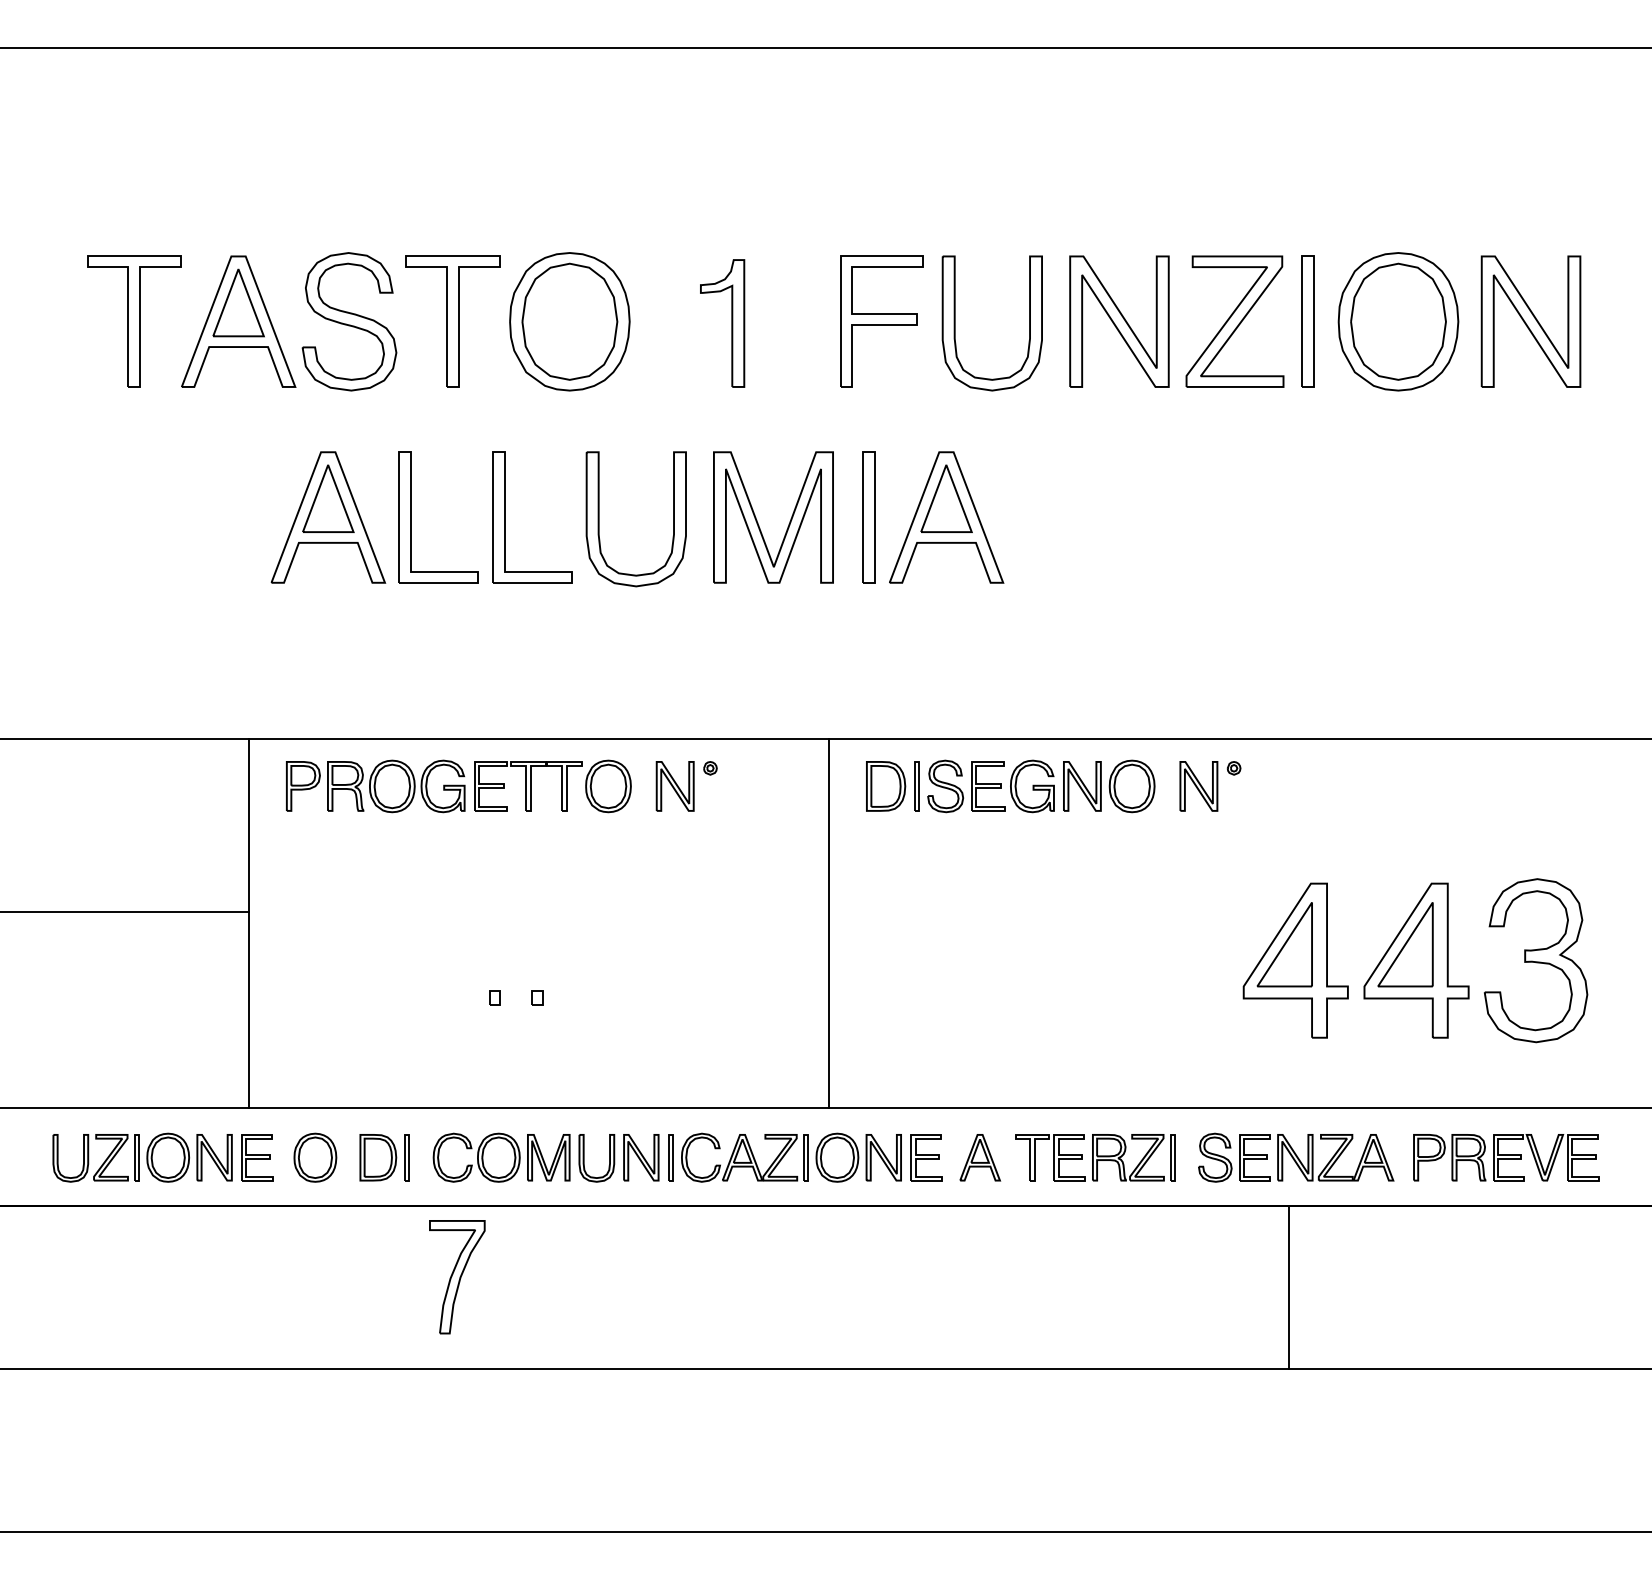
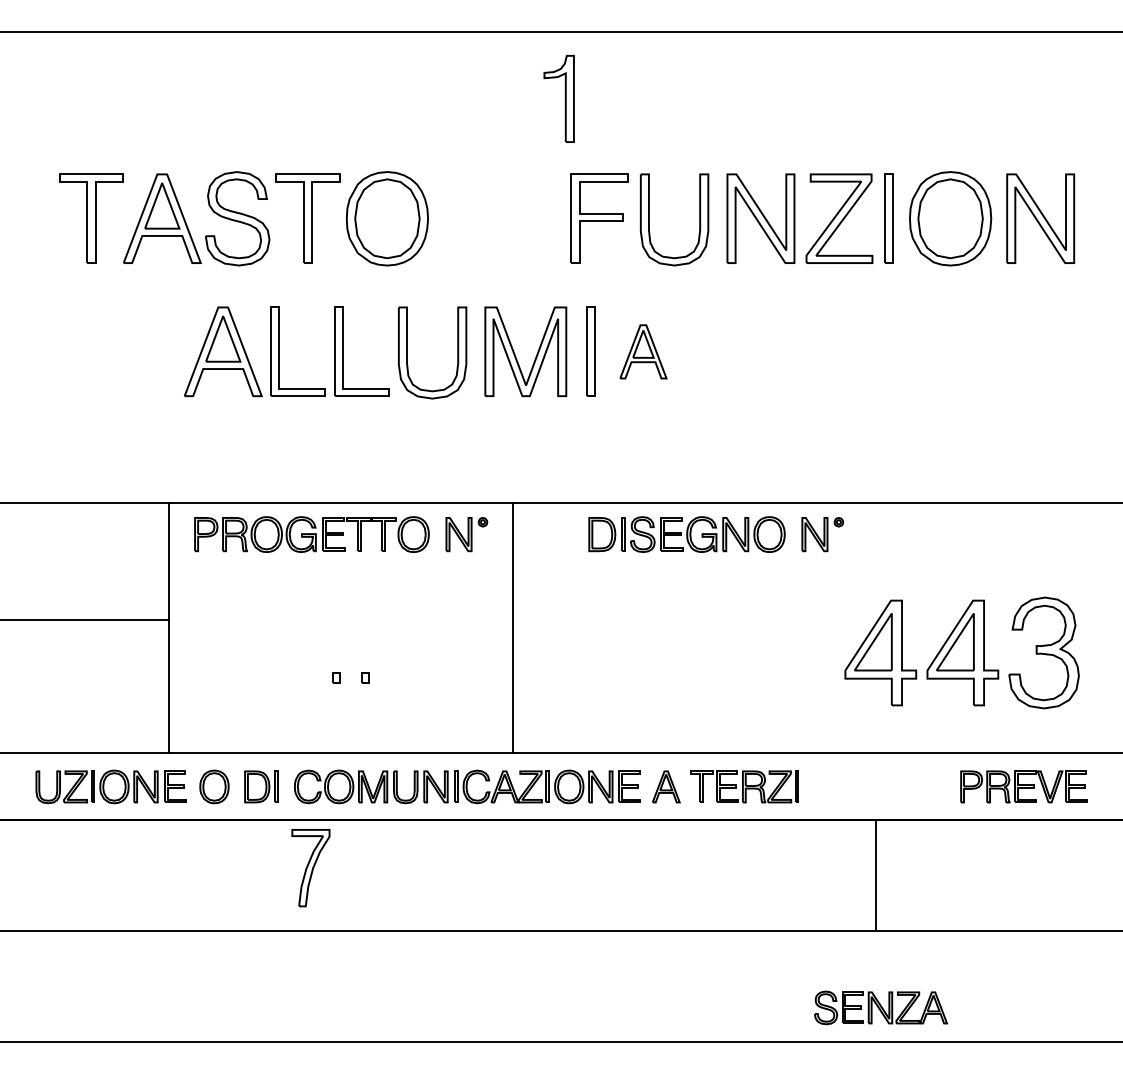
part: (721, 322) -> (558, 98), moved
part: (946, 517) -> (643, 351), size x0.6
line: (828, 923) -> (513, 627), moved
part: (1296, 1157) -> (881, 1007), moved

